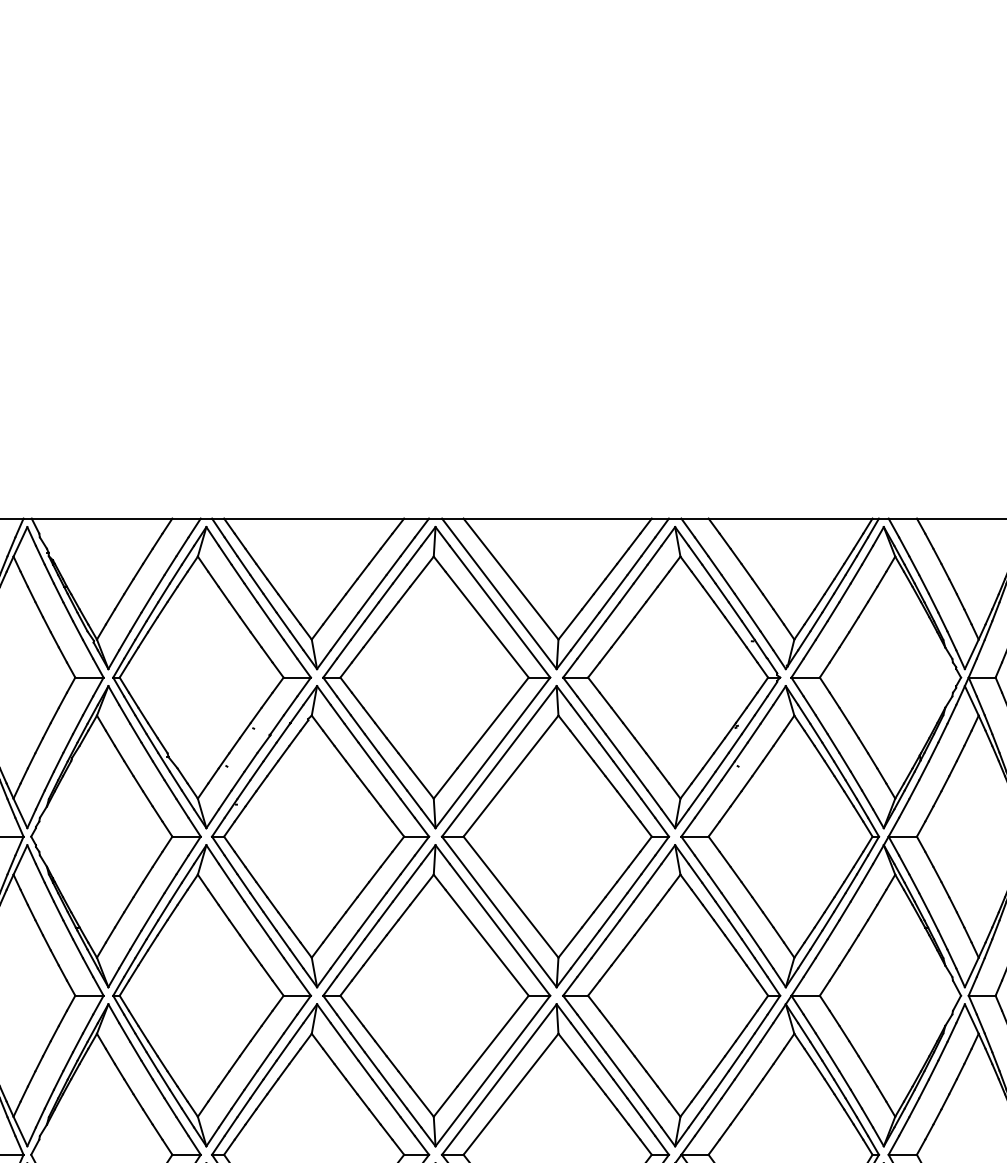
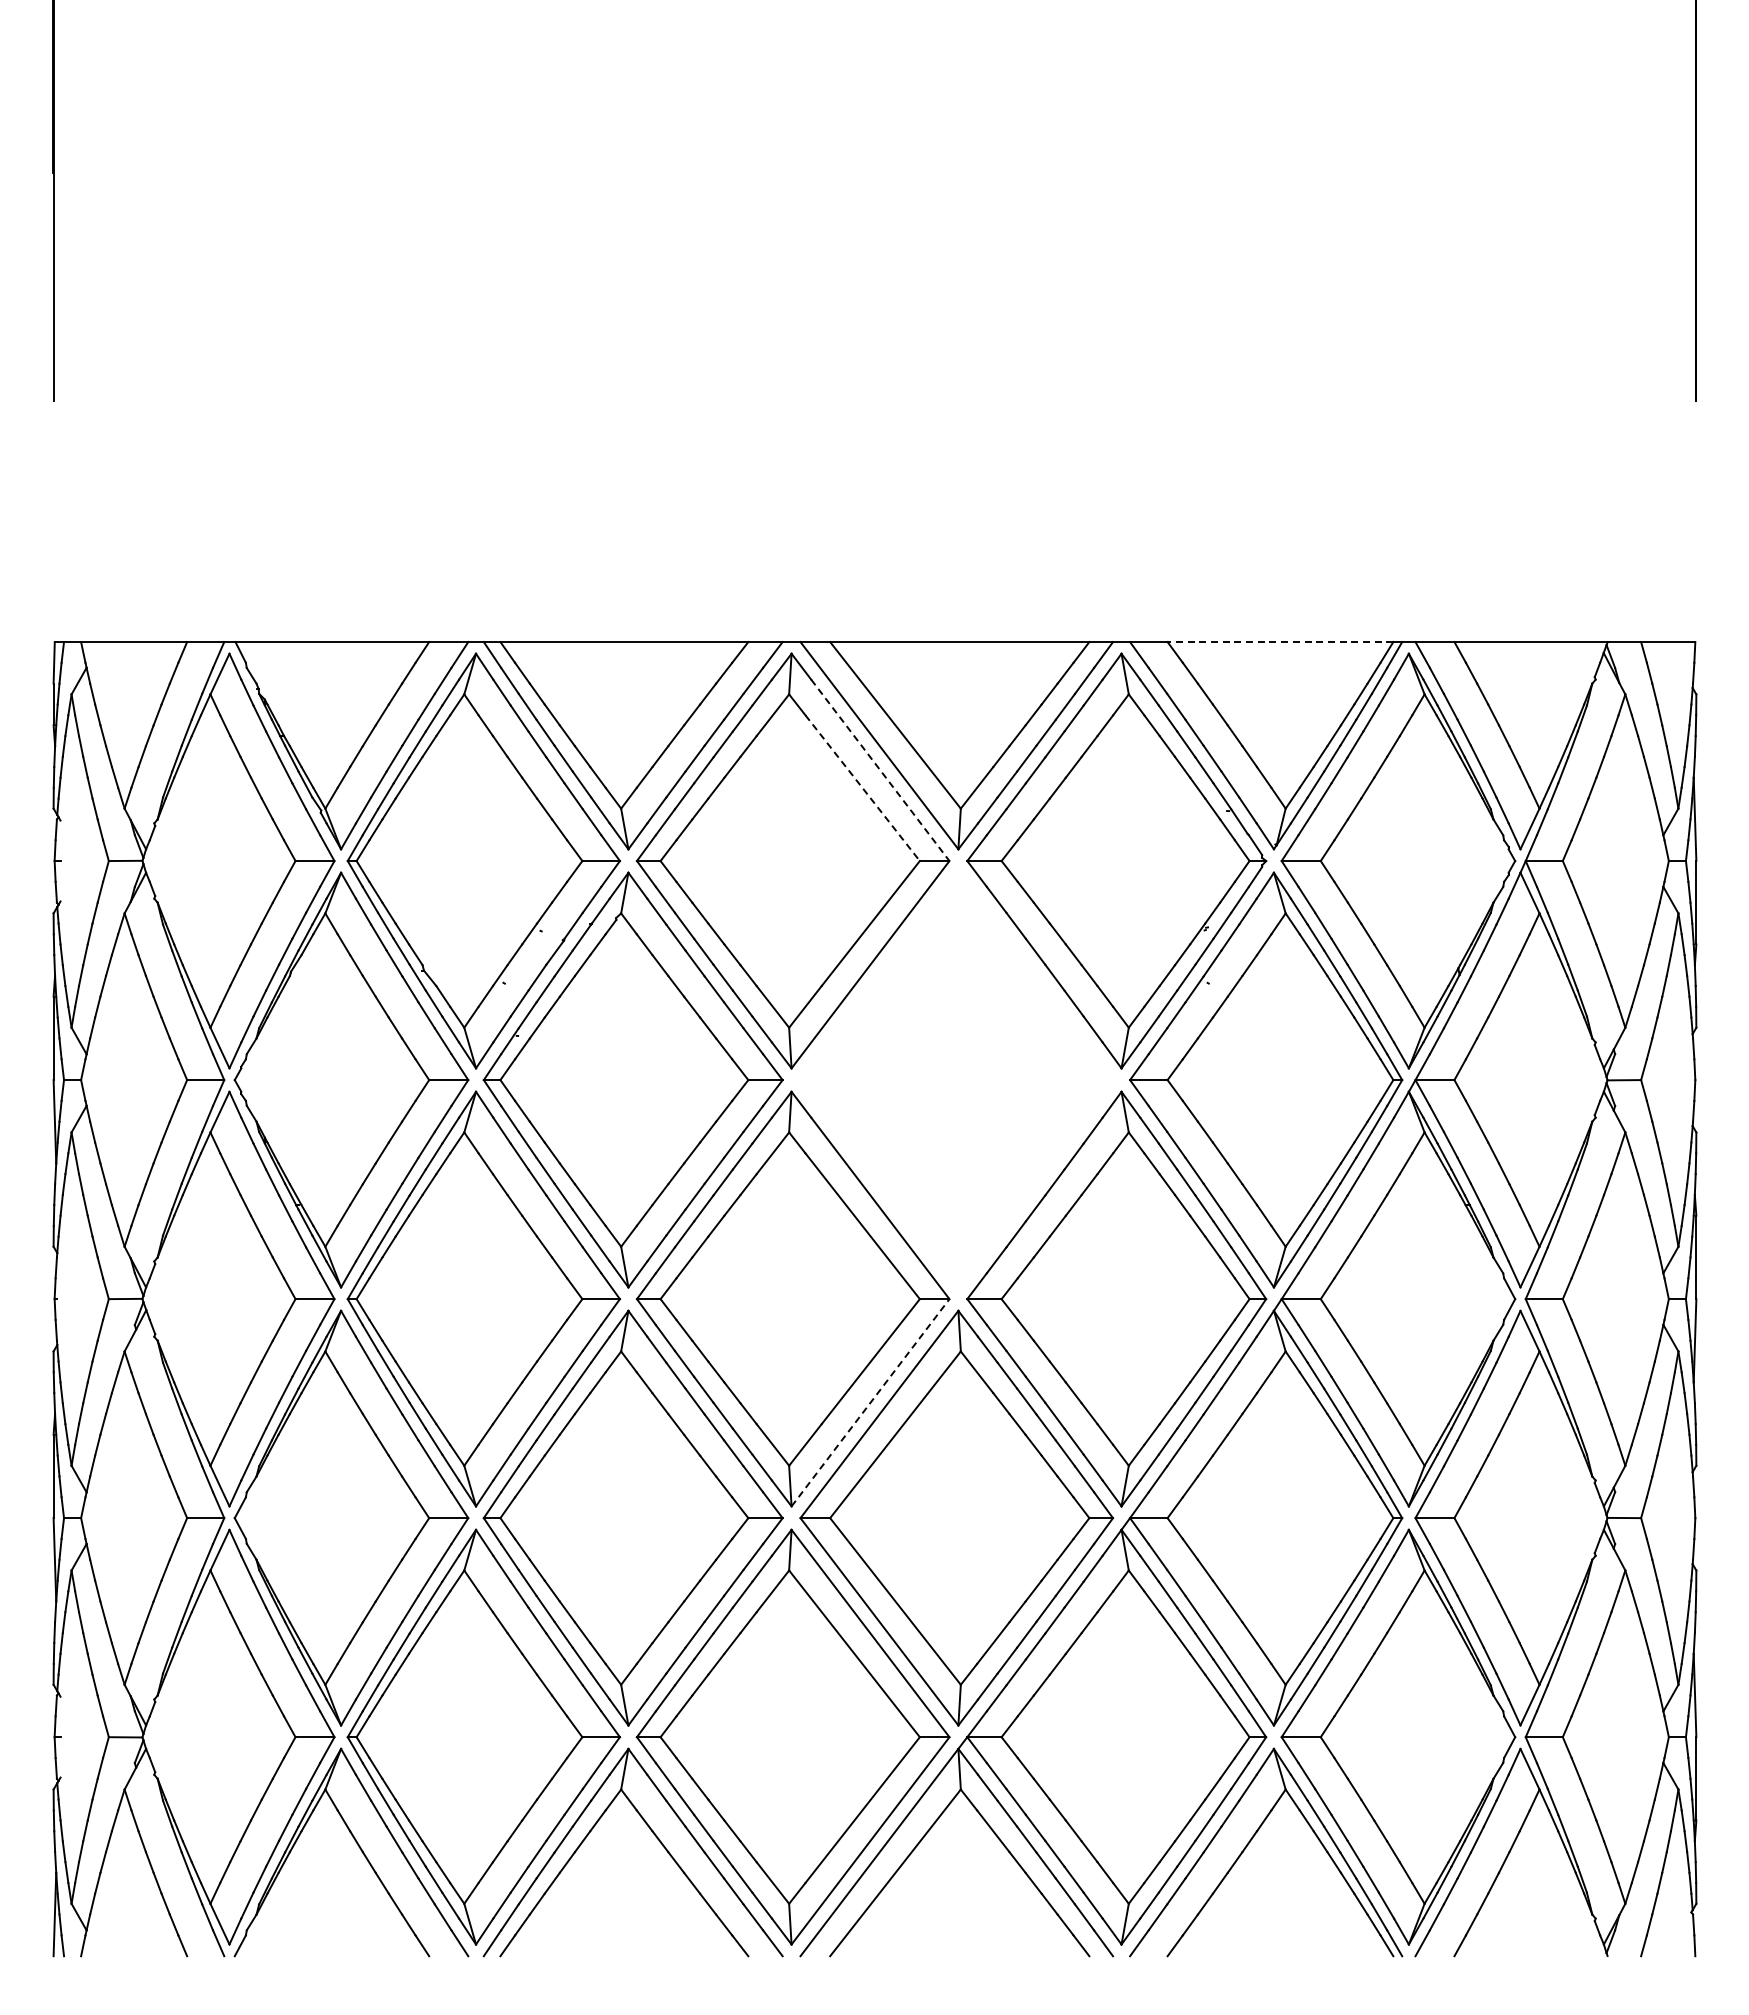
line: (790, 518) -> (1280, 642), solid -> dashed
line: (500, 611) -> (880, 770), solid -> dashed
line: (487, 624) -> (862, 788), solid -> dashed
part: (555, 836) -> (956, 1079), removed
line: (492, 1070) -> (870, 1402), solid -> dashed

